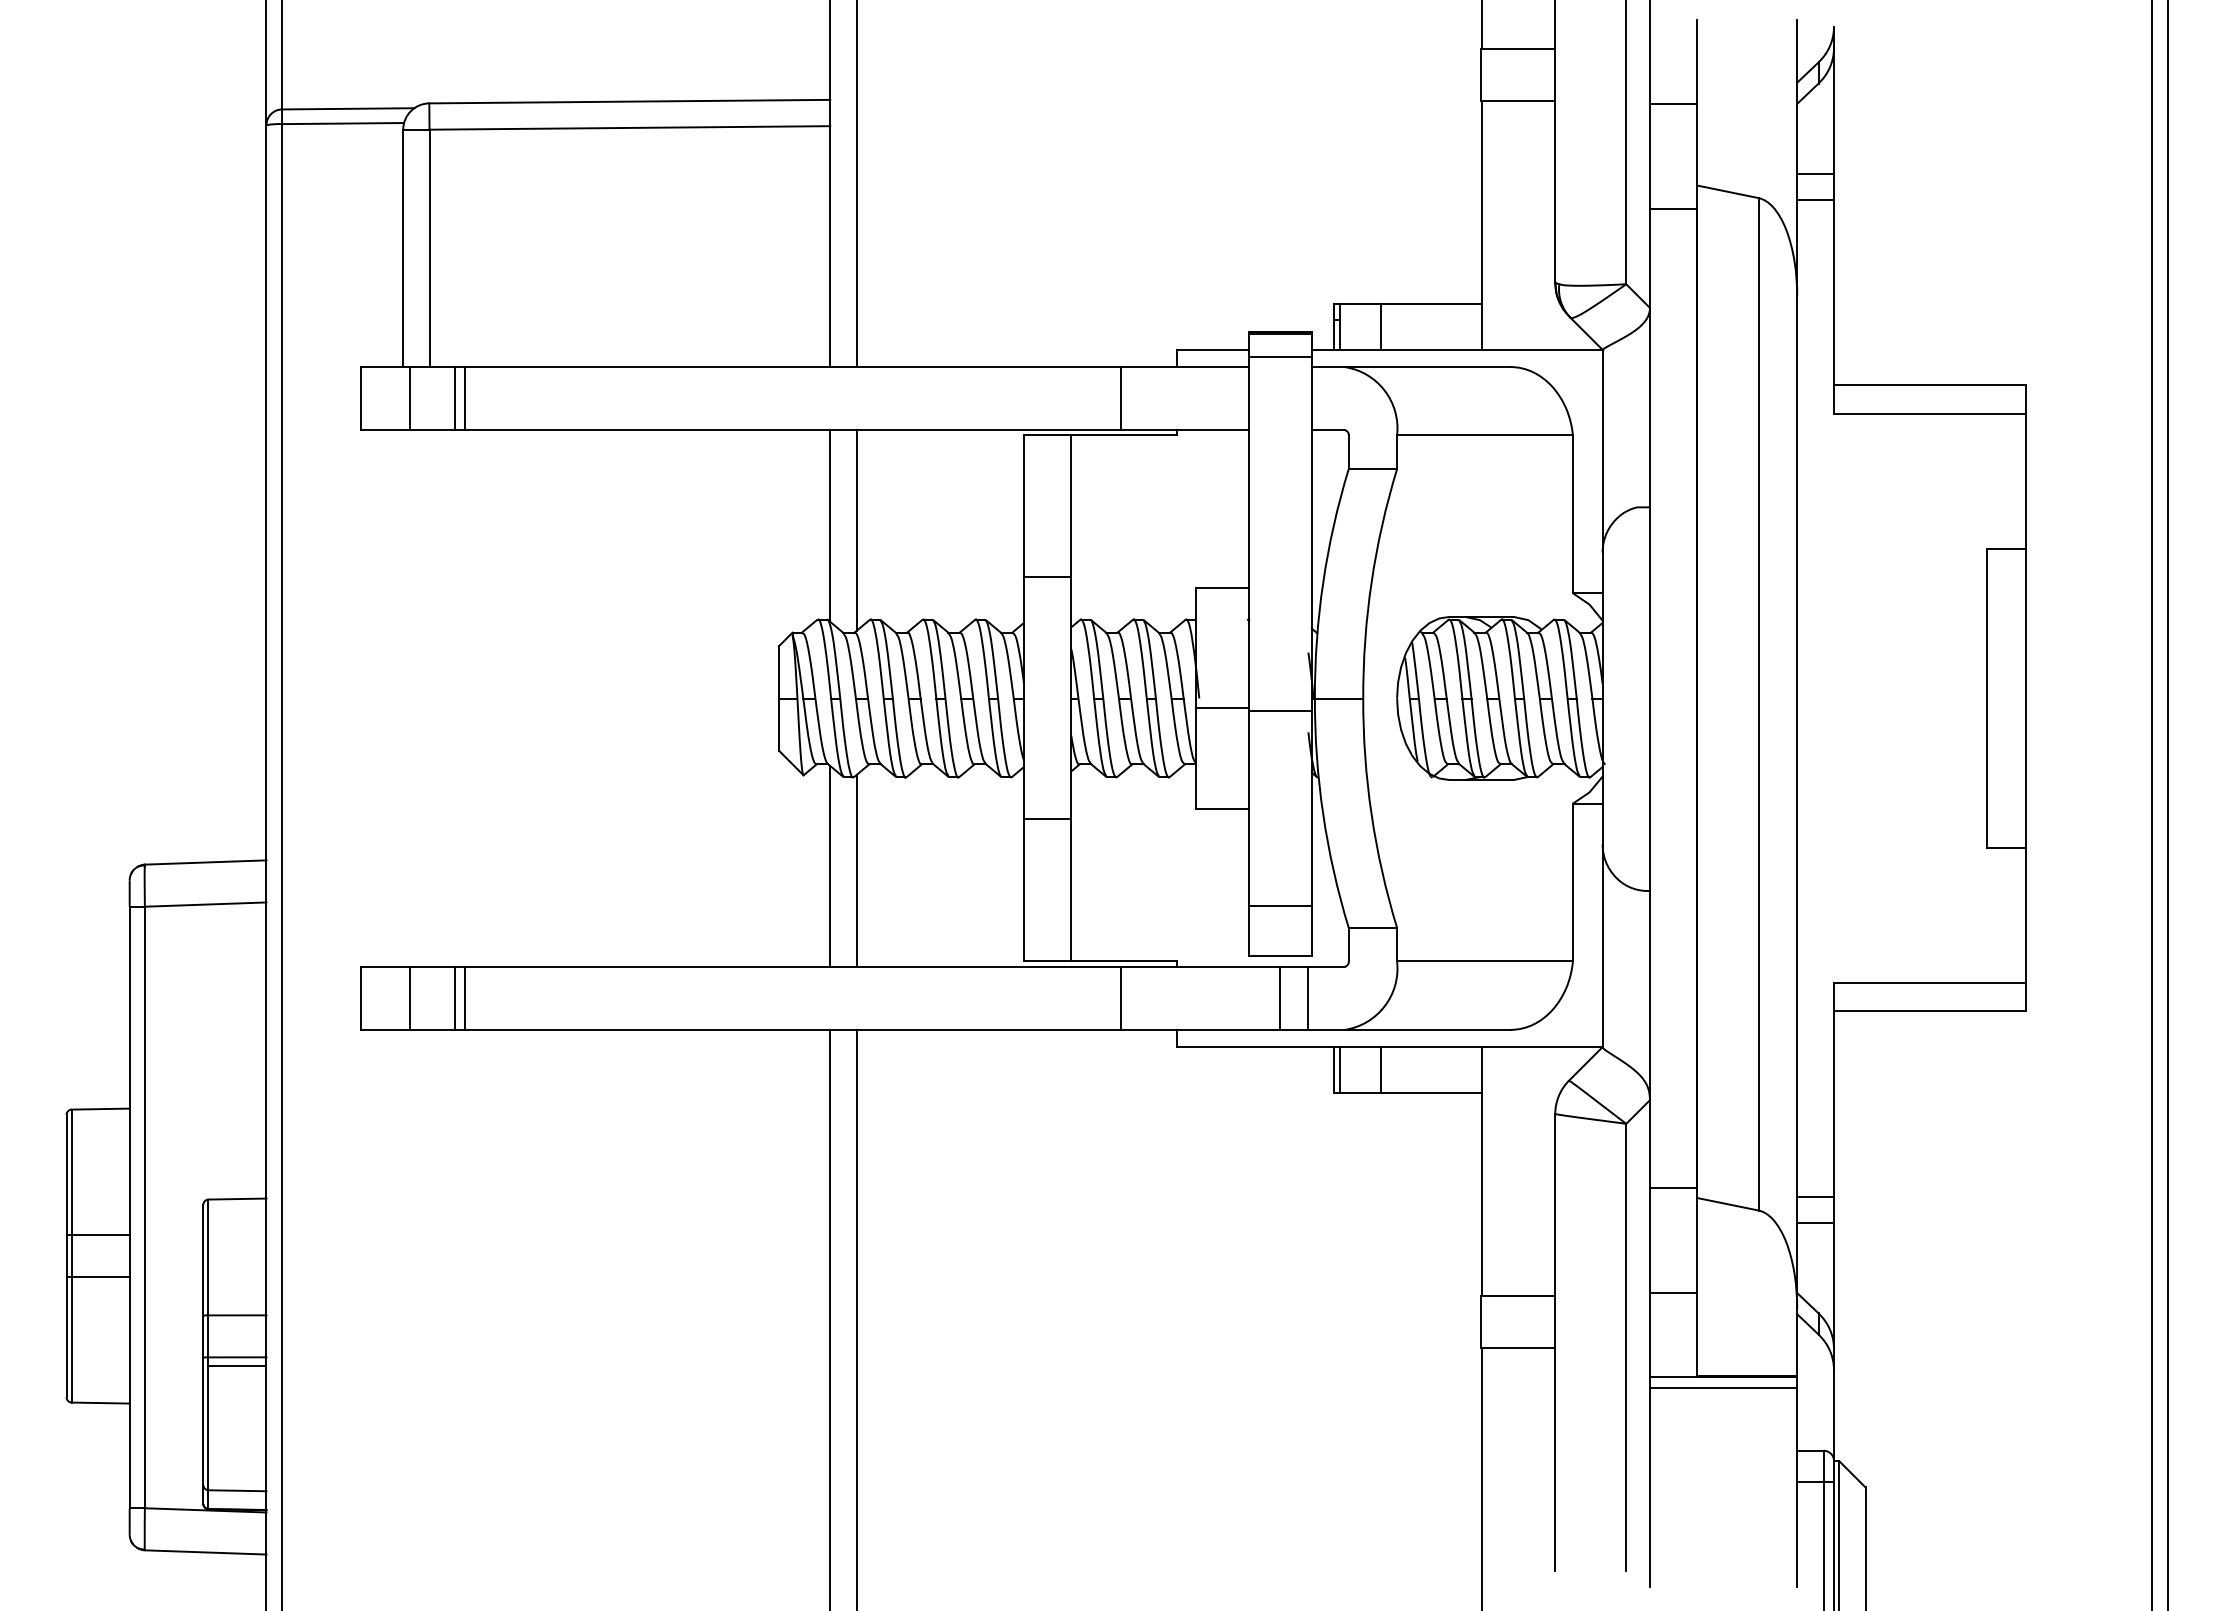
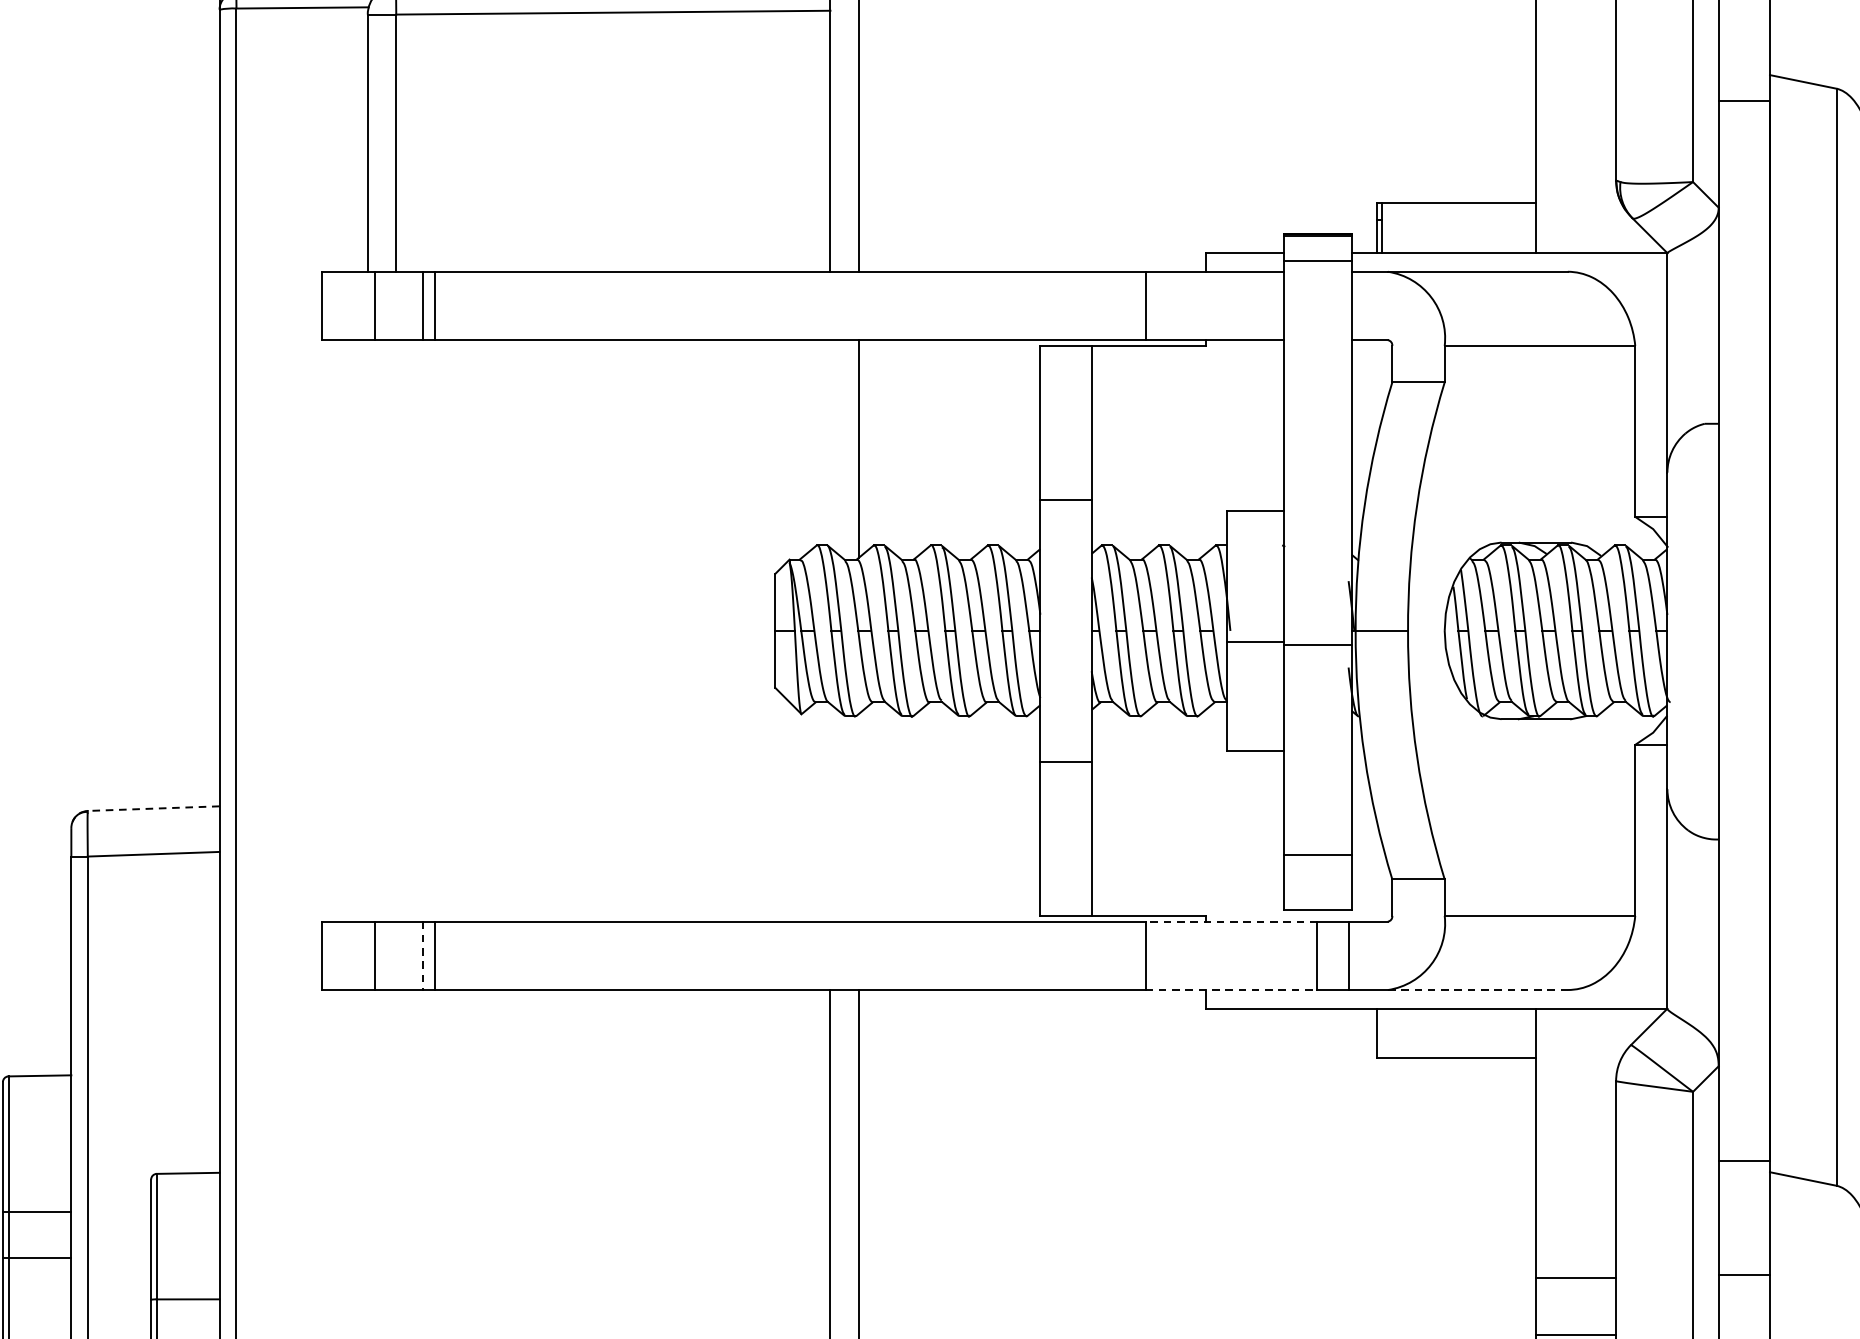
line: (1380, 326) -> (1426, 227), removed
line: (830, 525) -> (830, 443), removed
line: (205, 862) -> (153, 808), solid -> dashed
line: (830, 865) -> (830, 811), removed
line: (856, 870) -> (858, 817), removed
line: (1199, 966) -> (1230, 921), solid -> dashed
line: (454, 998) -> (423, 956), solid -> dashed
line: (1200, 1029) -> (1231, 989), solid -> dashed
line: (1428, 1029) -> (1478, 989), solid -> dashed
line: (1339, 1069) -> (1382, 1032), removed
line: (1380, 1069) -> (1426, 1032), removed

